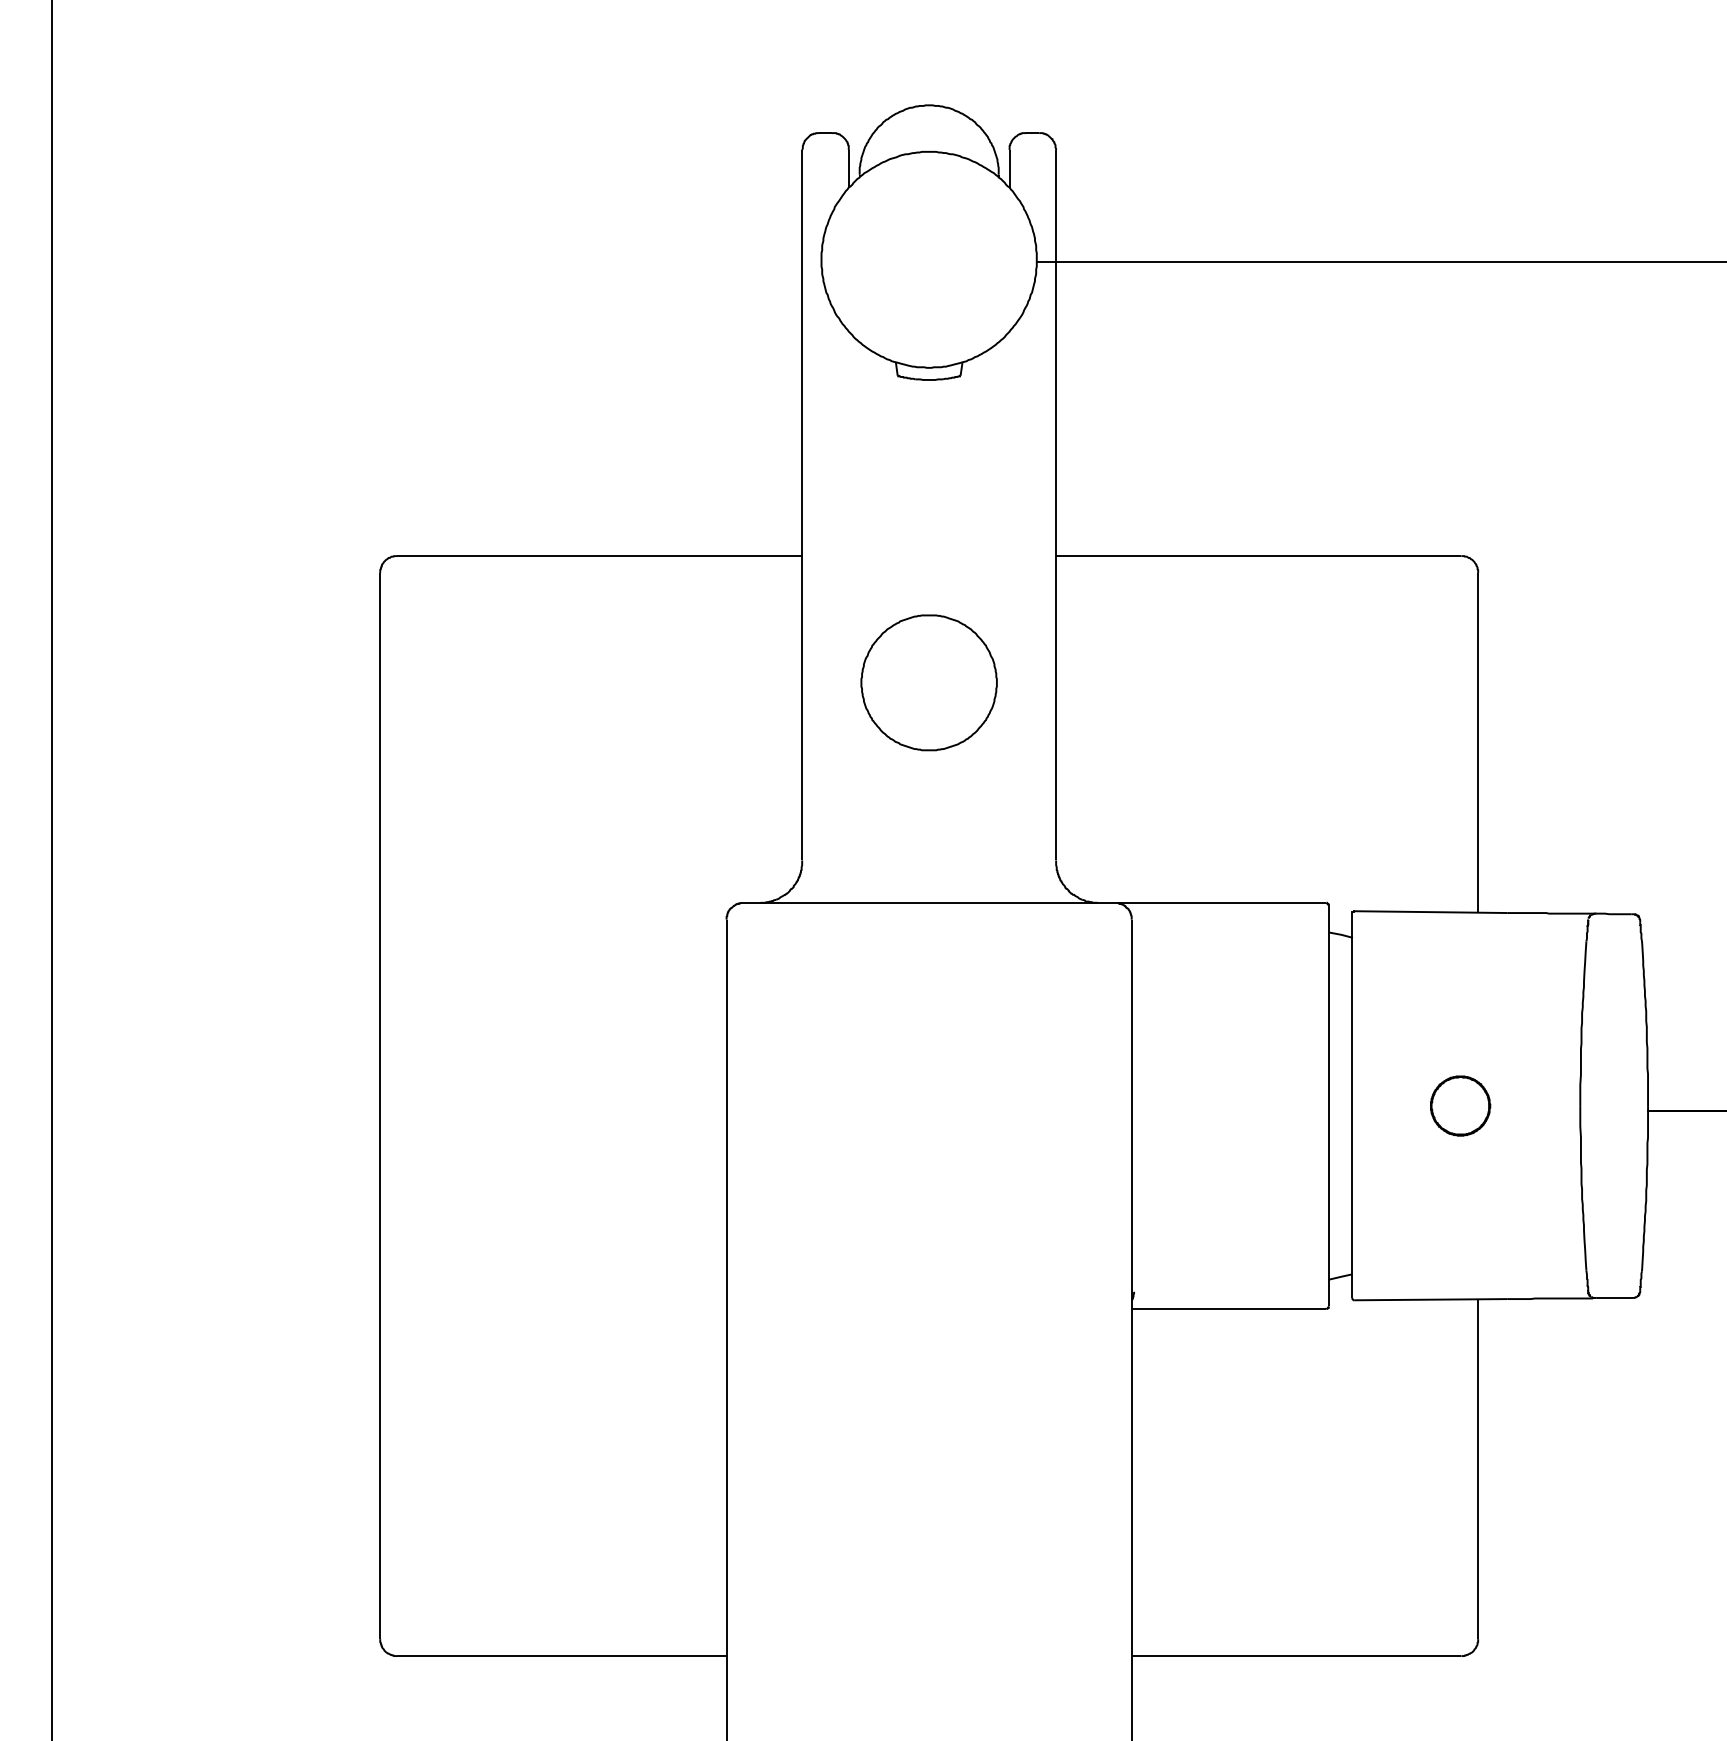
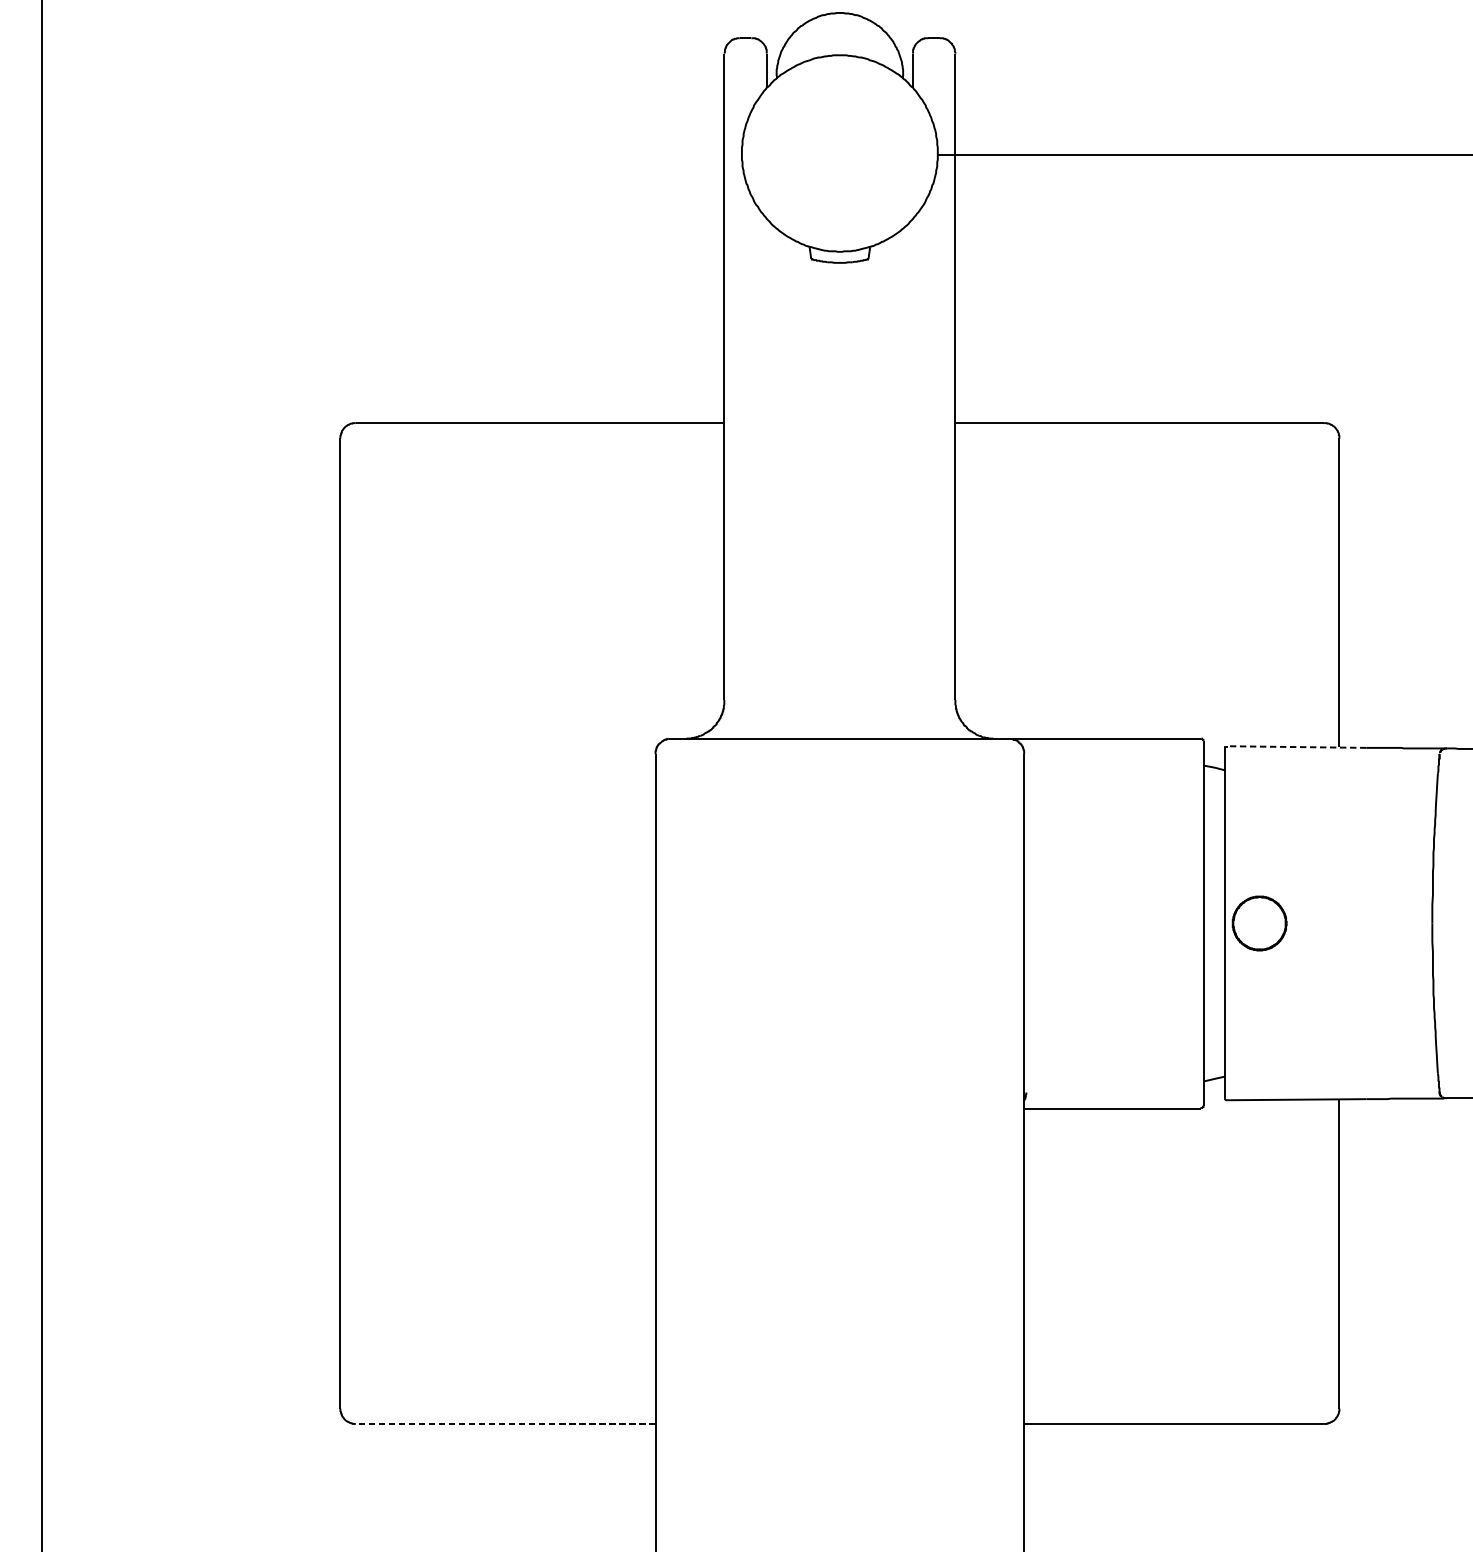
part: (928, 682) -> (839, 538), removed
line: (1431, 912) -> (1296, 747), solid -> dashed
part: (1460, 1105) -> (1259, 923), moved
line: (561, 1656) -> (505, 1424), solid -> dashed

